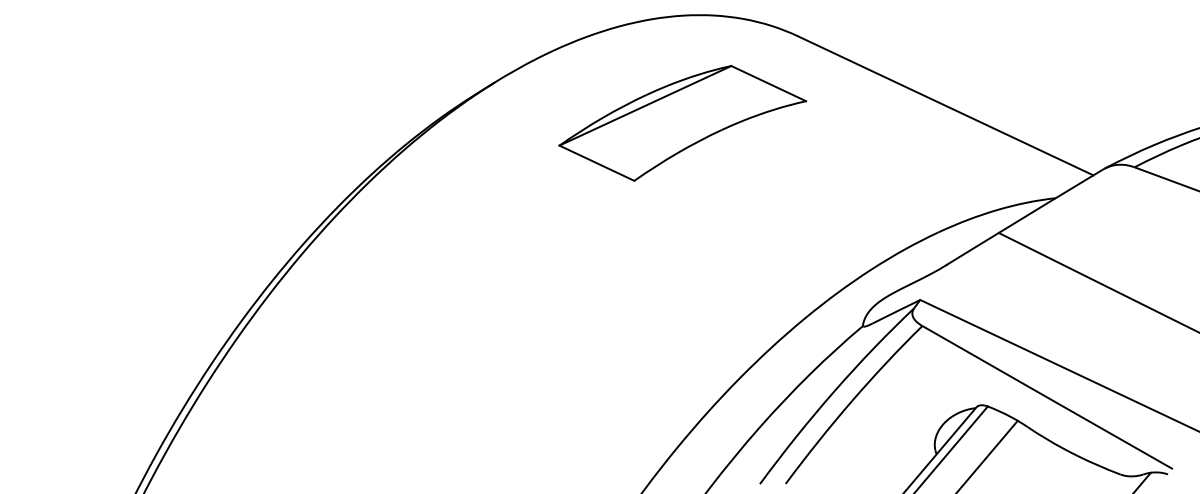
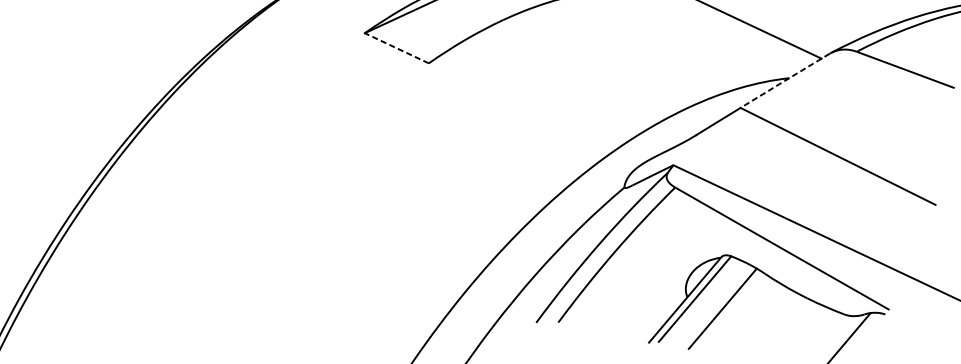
line: (596, 163) -> (396, 48), solid -> dashed
arc: (1050, 201) -> (784, 81), solid -> dashed

